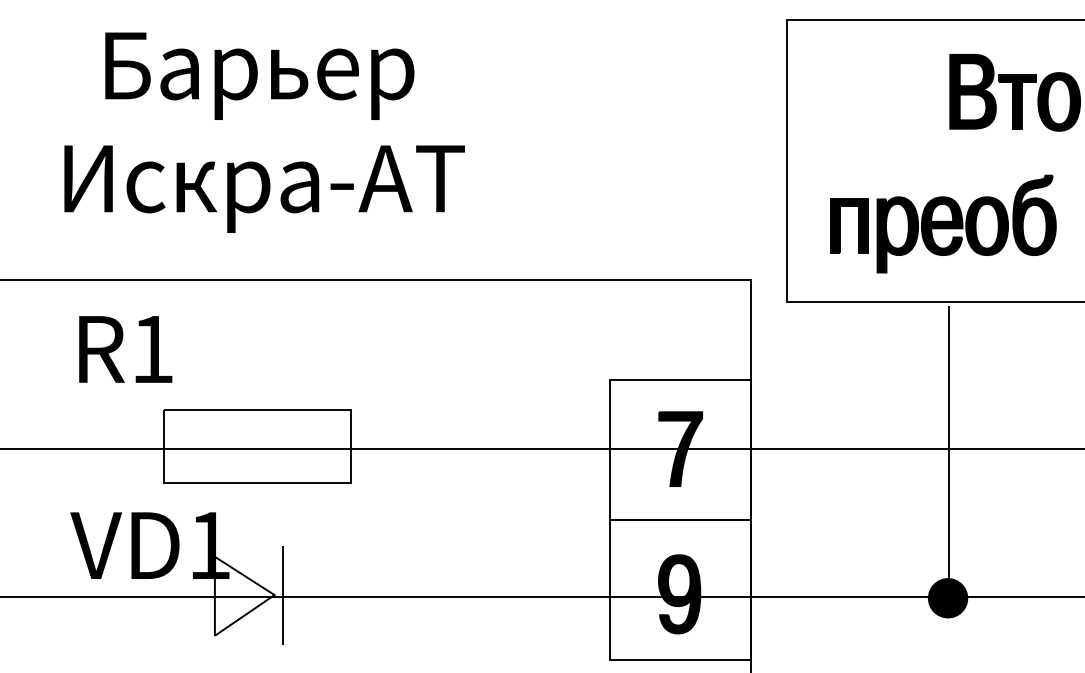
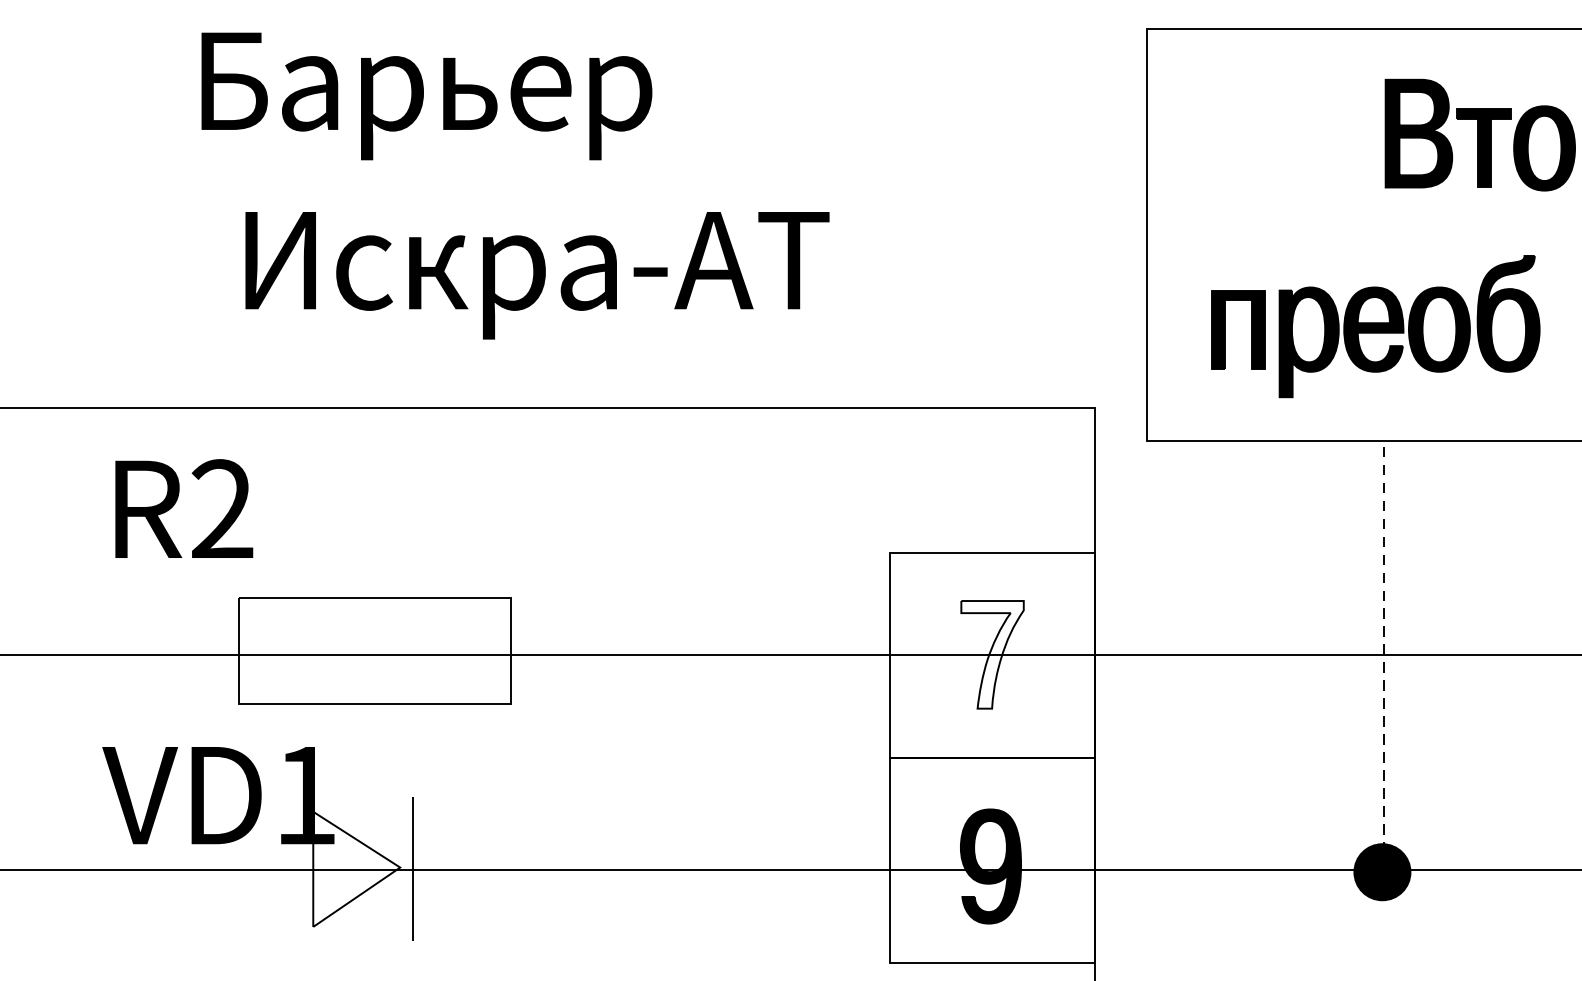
text: (259, 75) -> (426, 95), moved
text: (264, 188) -> (537, 274), moved
text: (152, 348) -> (222, 507), R1 -> R2
fill: (680, 449) -> (992, 655), removed
line: (949, 453) -> (1384, 661), solid -> dashed

